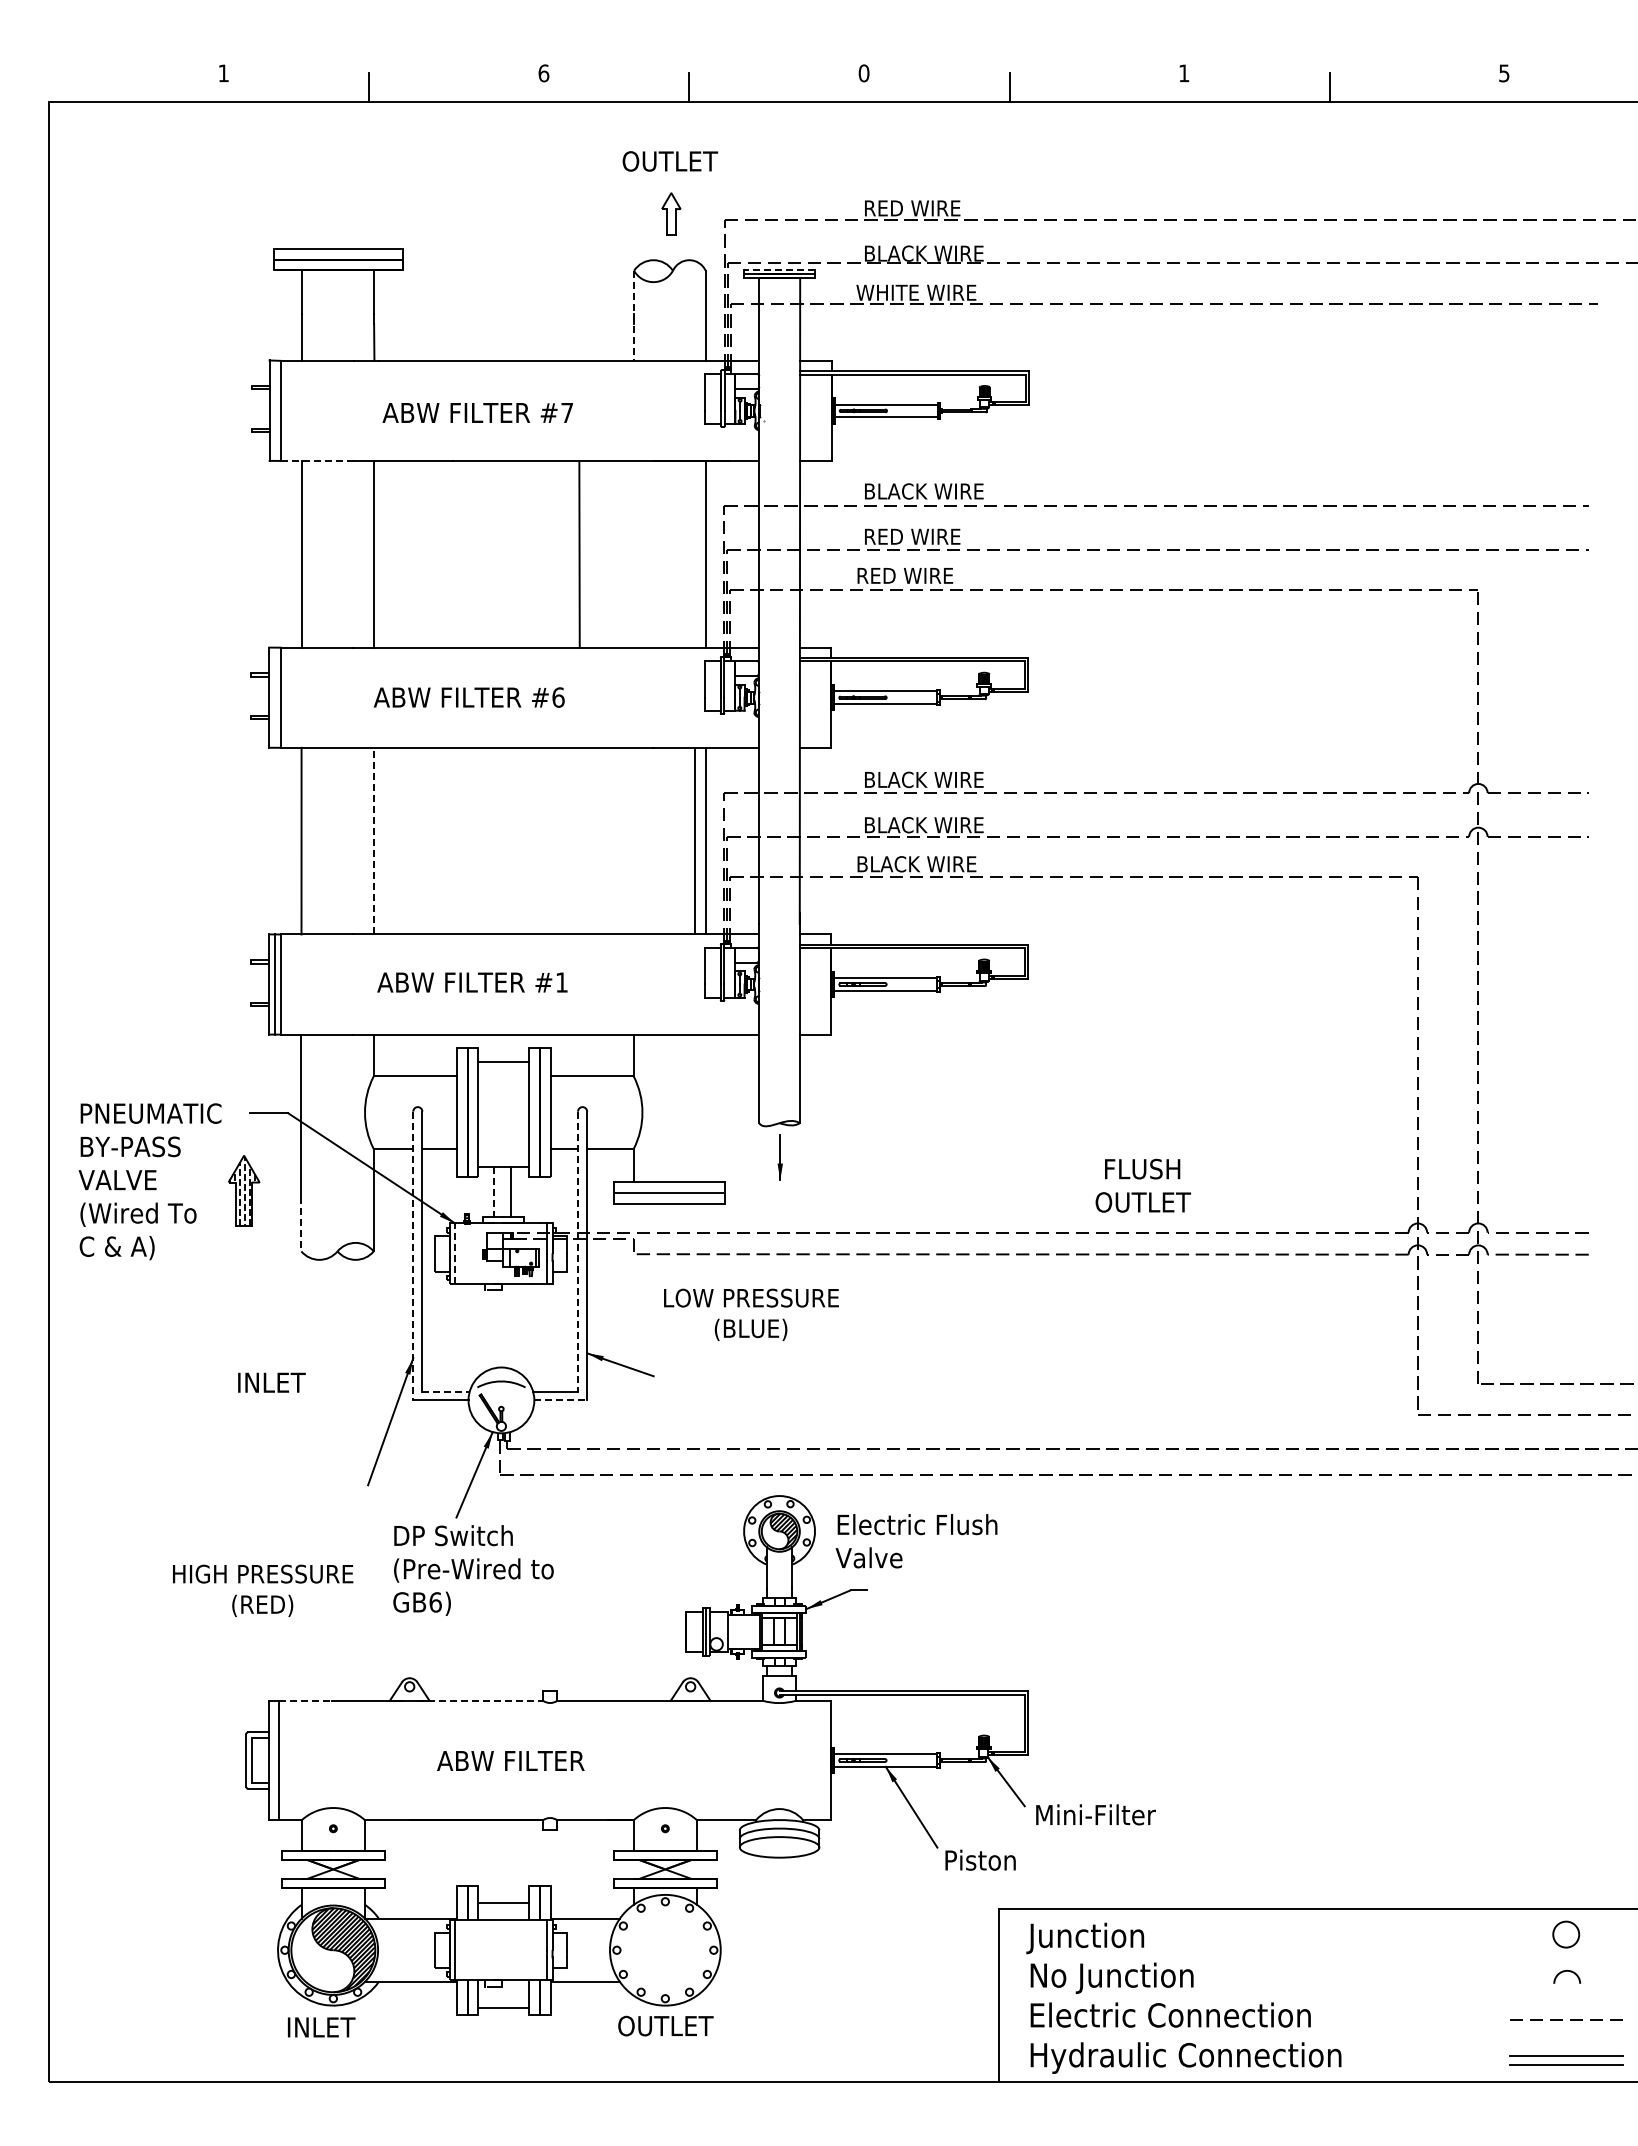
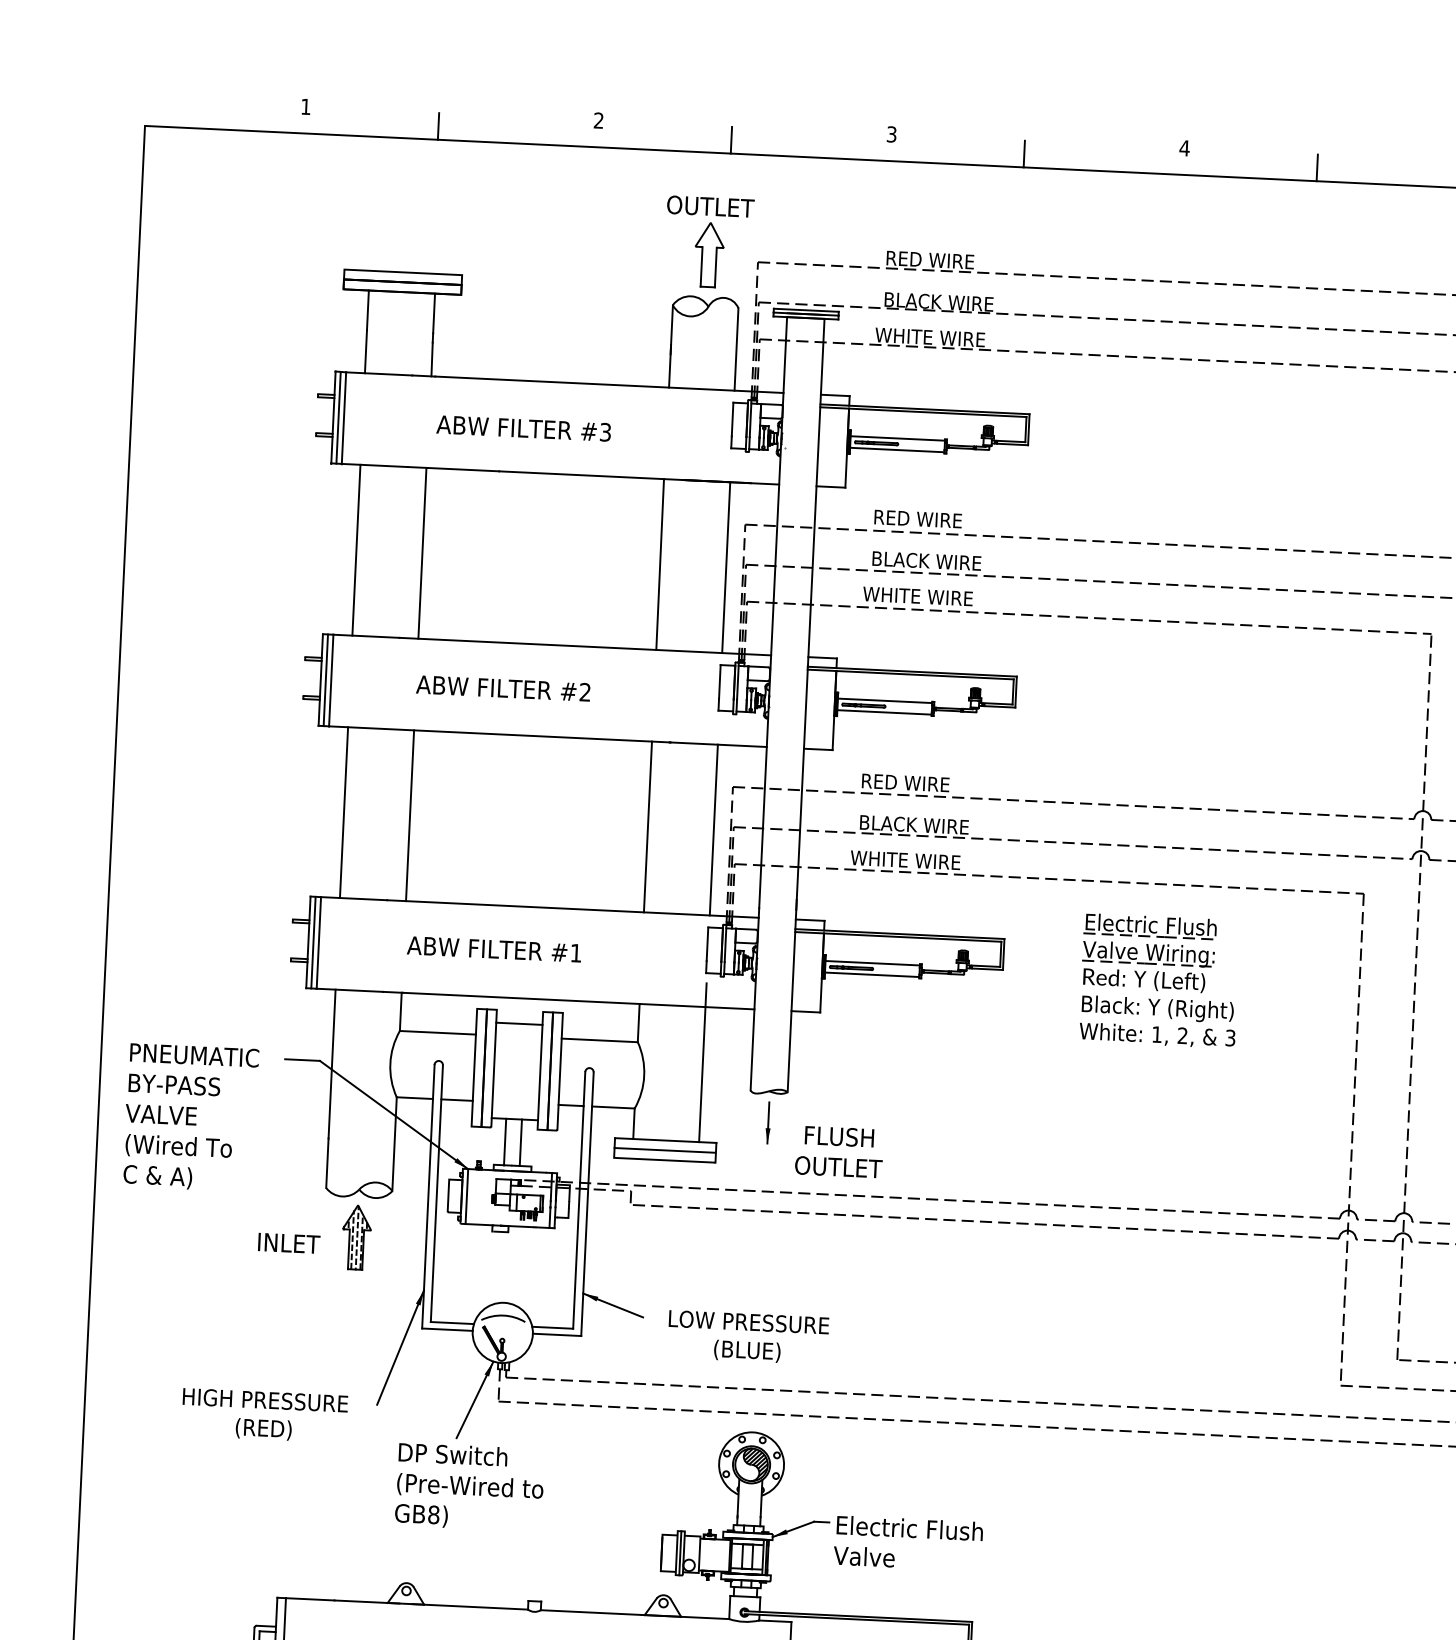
text: (543, 73) -> (598, 120), 6 -> 2
text: (863, 73) -> (891, 134), 0 -> 3
text: (1183, 73) -> (1184, 148), 1 -> 4
part: (671, 213) -> (709, 254), size x1.67
line: (779, 269) -> (805, 310), dashed -> solid
line: (634, 315) -> (671, 346), dashed -> solid
line: (275, 410) -> (338, 417), added
text: (567, 412) -> (605, 431), #7 -> #3
line: (317, 460) -> (375, 465), dashed -> solid
text: (924, 491) -> (929, 519), BLACK WIRE -> RED WIRE
text: (924, 536) -> (927, 560), RED WIRE -> BLACK WIRE
line: (579, 553) -> (660, 563), moved
text: (916, 575) -> (918, 596), RED WIRE -> WHITE WIRE
line: (274, 697) -> (325, 680), added
text: (558, 697) -> (585, 692), #6 -> #2
text: (924, 779) -> (916, 783), BLACK WIRE -> RED WIRE
line: (373, 840) -> (409, 815), dashed -> solid
line: (694, 840) -> (647, 826), moved
text: (888, 864) -> (880, 859), BLACK WIRE -> WHITE WIRE
part: (1199, 982) -> (1159, 980), added
line: (705, 1095) -> (702, 1062), added
text: (1142, 1185) -> (838, 1151), moved
part: (244, 1190) -> (356, 1237), moved
line: (494, 1192) -> (505, 1142), dashed -> solid
line: (301, 1224) -> (327, 1163), dashed -> solid
line: (577, 1252) -> (578, 1200), dashed -> solid
line: (455, 1253) -> (467, 1196), dashed -> solid
line: (413, 1256) -> (428, 1197), dashed -> solid
text: (751, 1314) -> (748, 1337), moved
text: (271, 1382) -> (288, 1243), moved
line: (446, 1392) -> (452, 1323), dashed -> solid
line: (561, 1399) -> (557, 1334), dashed -> solid
text: (916, 1541) -> (908, 1543), moved
text: (263, 1590) -> (265, 1415), moved
text: (435, 1602) -> (433, 1514), GB6) -> GB8)
line: (305, 1700) -> (310, 1599), dashed -> solid
line: (480, 1700) -> (470, 1606), dashed -> solid

